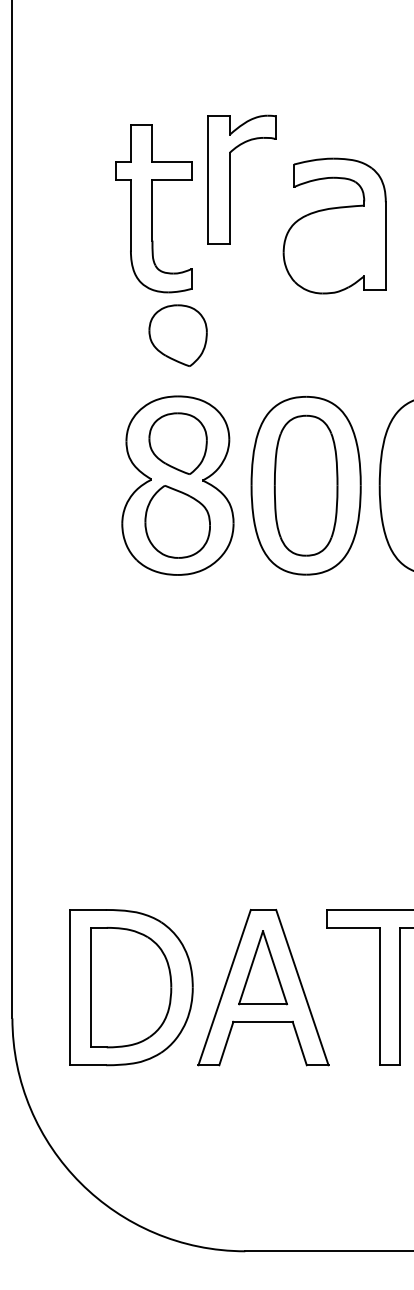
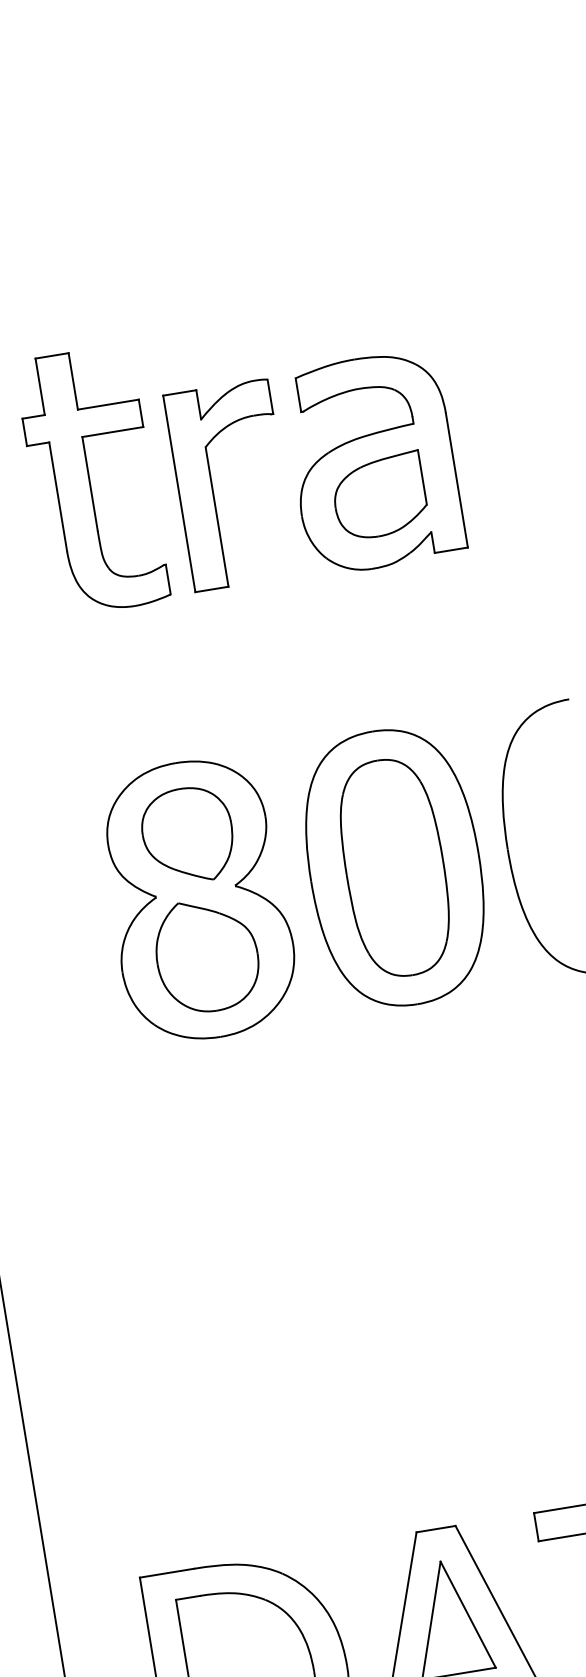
part: (230, 179) -> (213, 487), moved
part: (334, 248) -> (378, 496), added
part: (177, 335) -> (159, 669), removed

